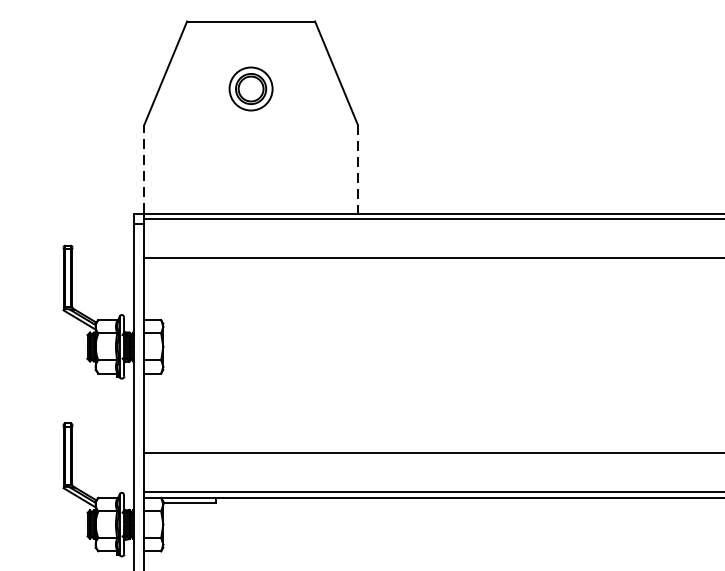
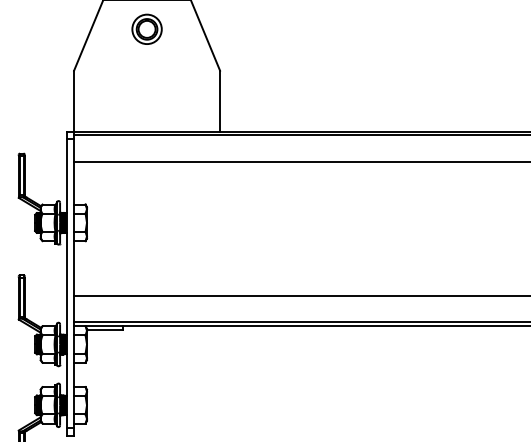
part: (250, 87) -> (146, 28), moved
line: (145, 168) -> (74, 100), dashed -> solid
line: (358, 169) -> (220, 101), dashed -> solid

